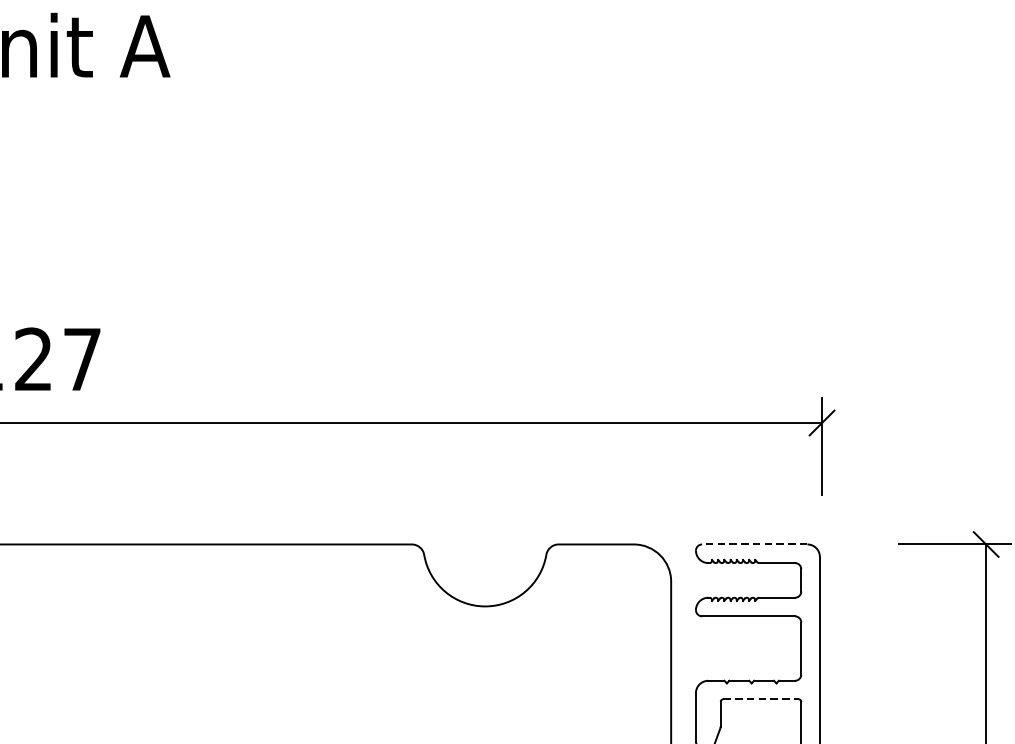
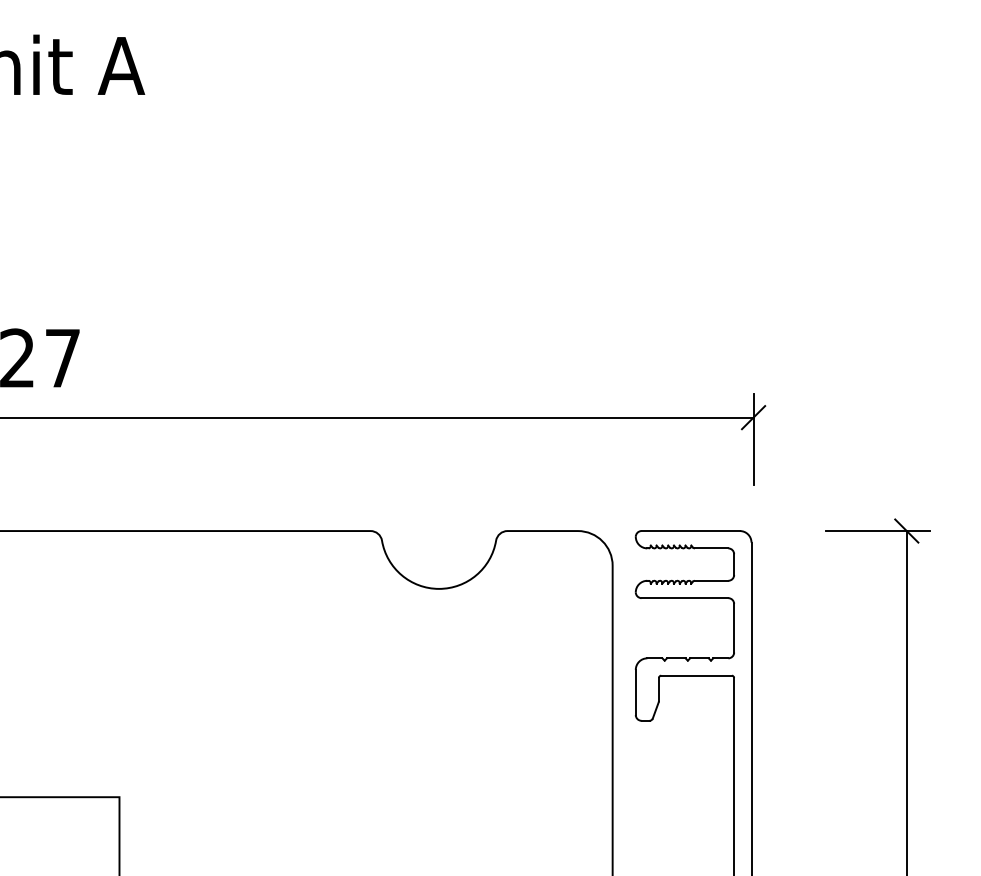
line: (754, 544) -> (690, 531), dashed -> solid
line: (762, 699) -> (697, 675), dashed -> solid

